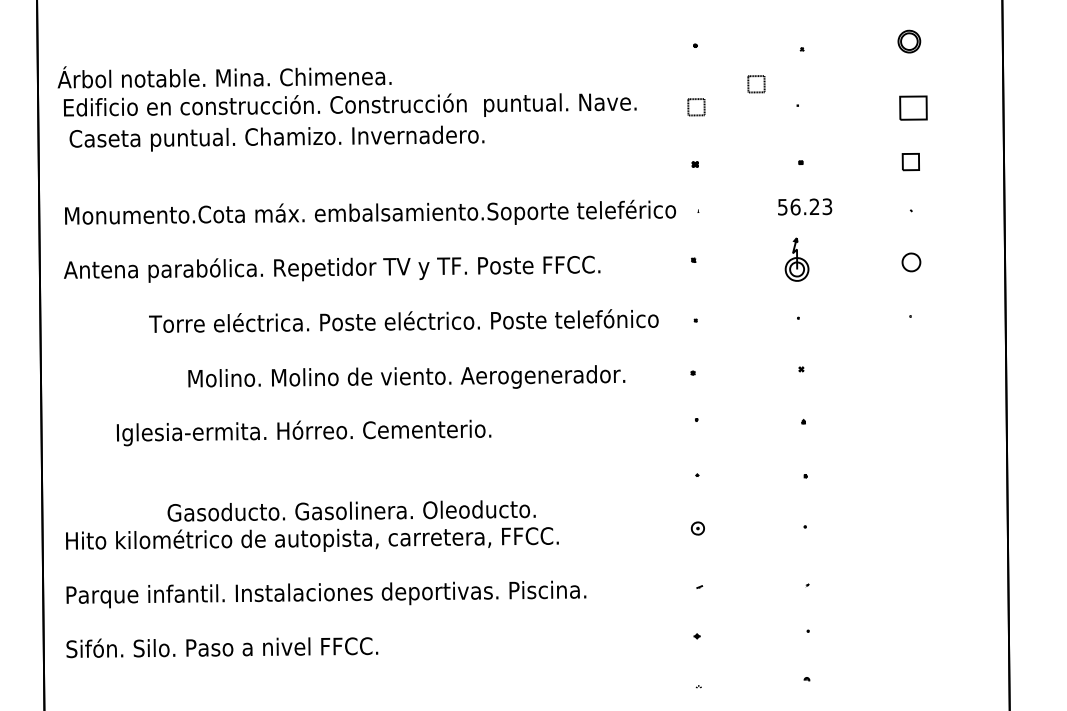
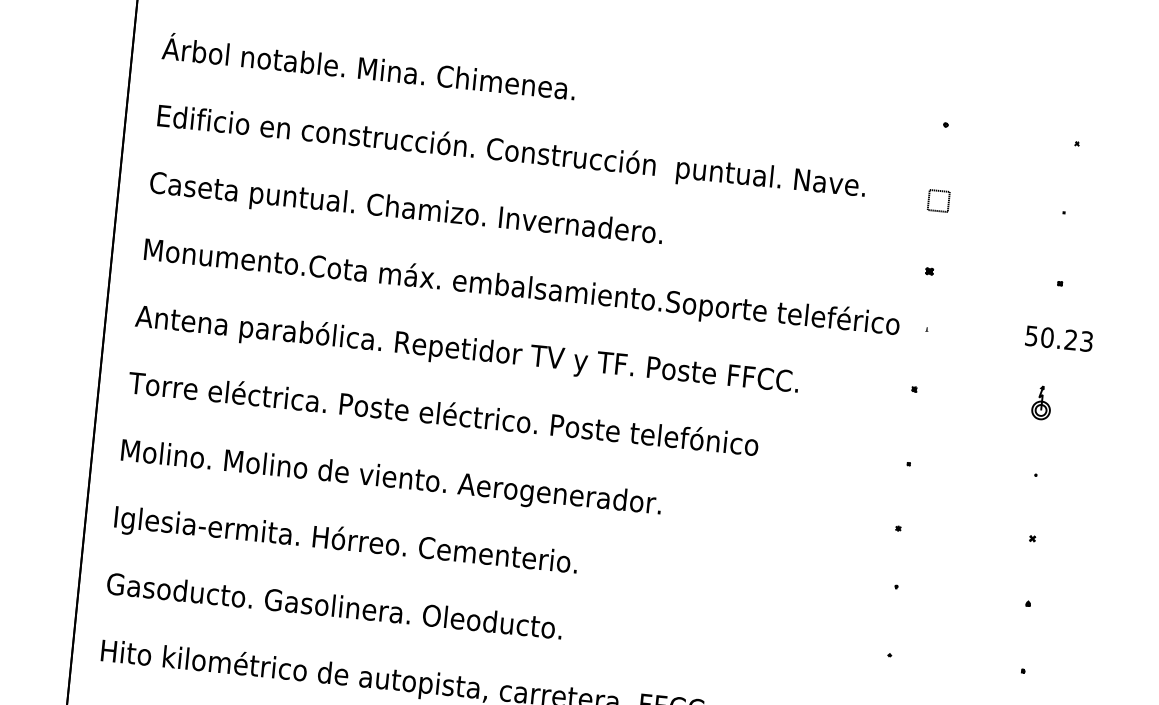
text: (224, 77) -> (368, 68), moved
part: (756, 84) -> (1015, 181), removed
text: (276, 138) -> (405, 209), moved
text: (795, 206) -> (1047, 336), 56.23 -> 50.23
part: (796, 259) -> (1041, 402), size x0.62
text: (403, 320) -> (443, 412), moved
text: (406, 376) -> (391, 476), moved
text: (303, 432) -> (345, 541), moved
text: (351, 510) -> (334, 605), moved

